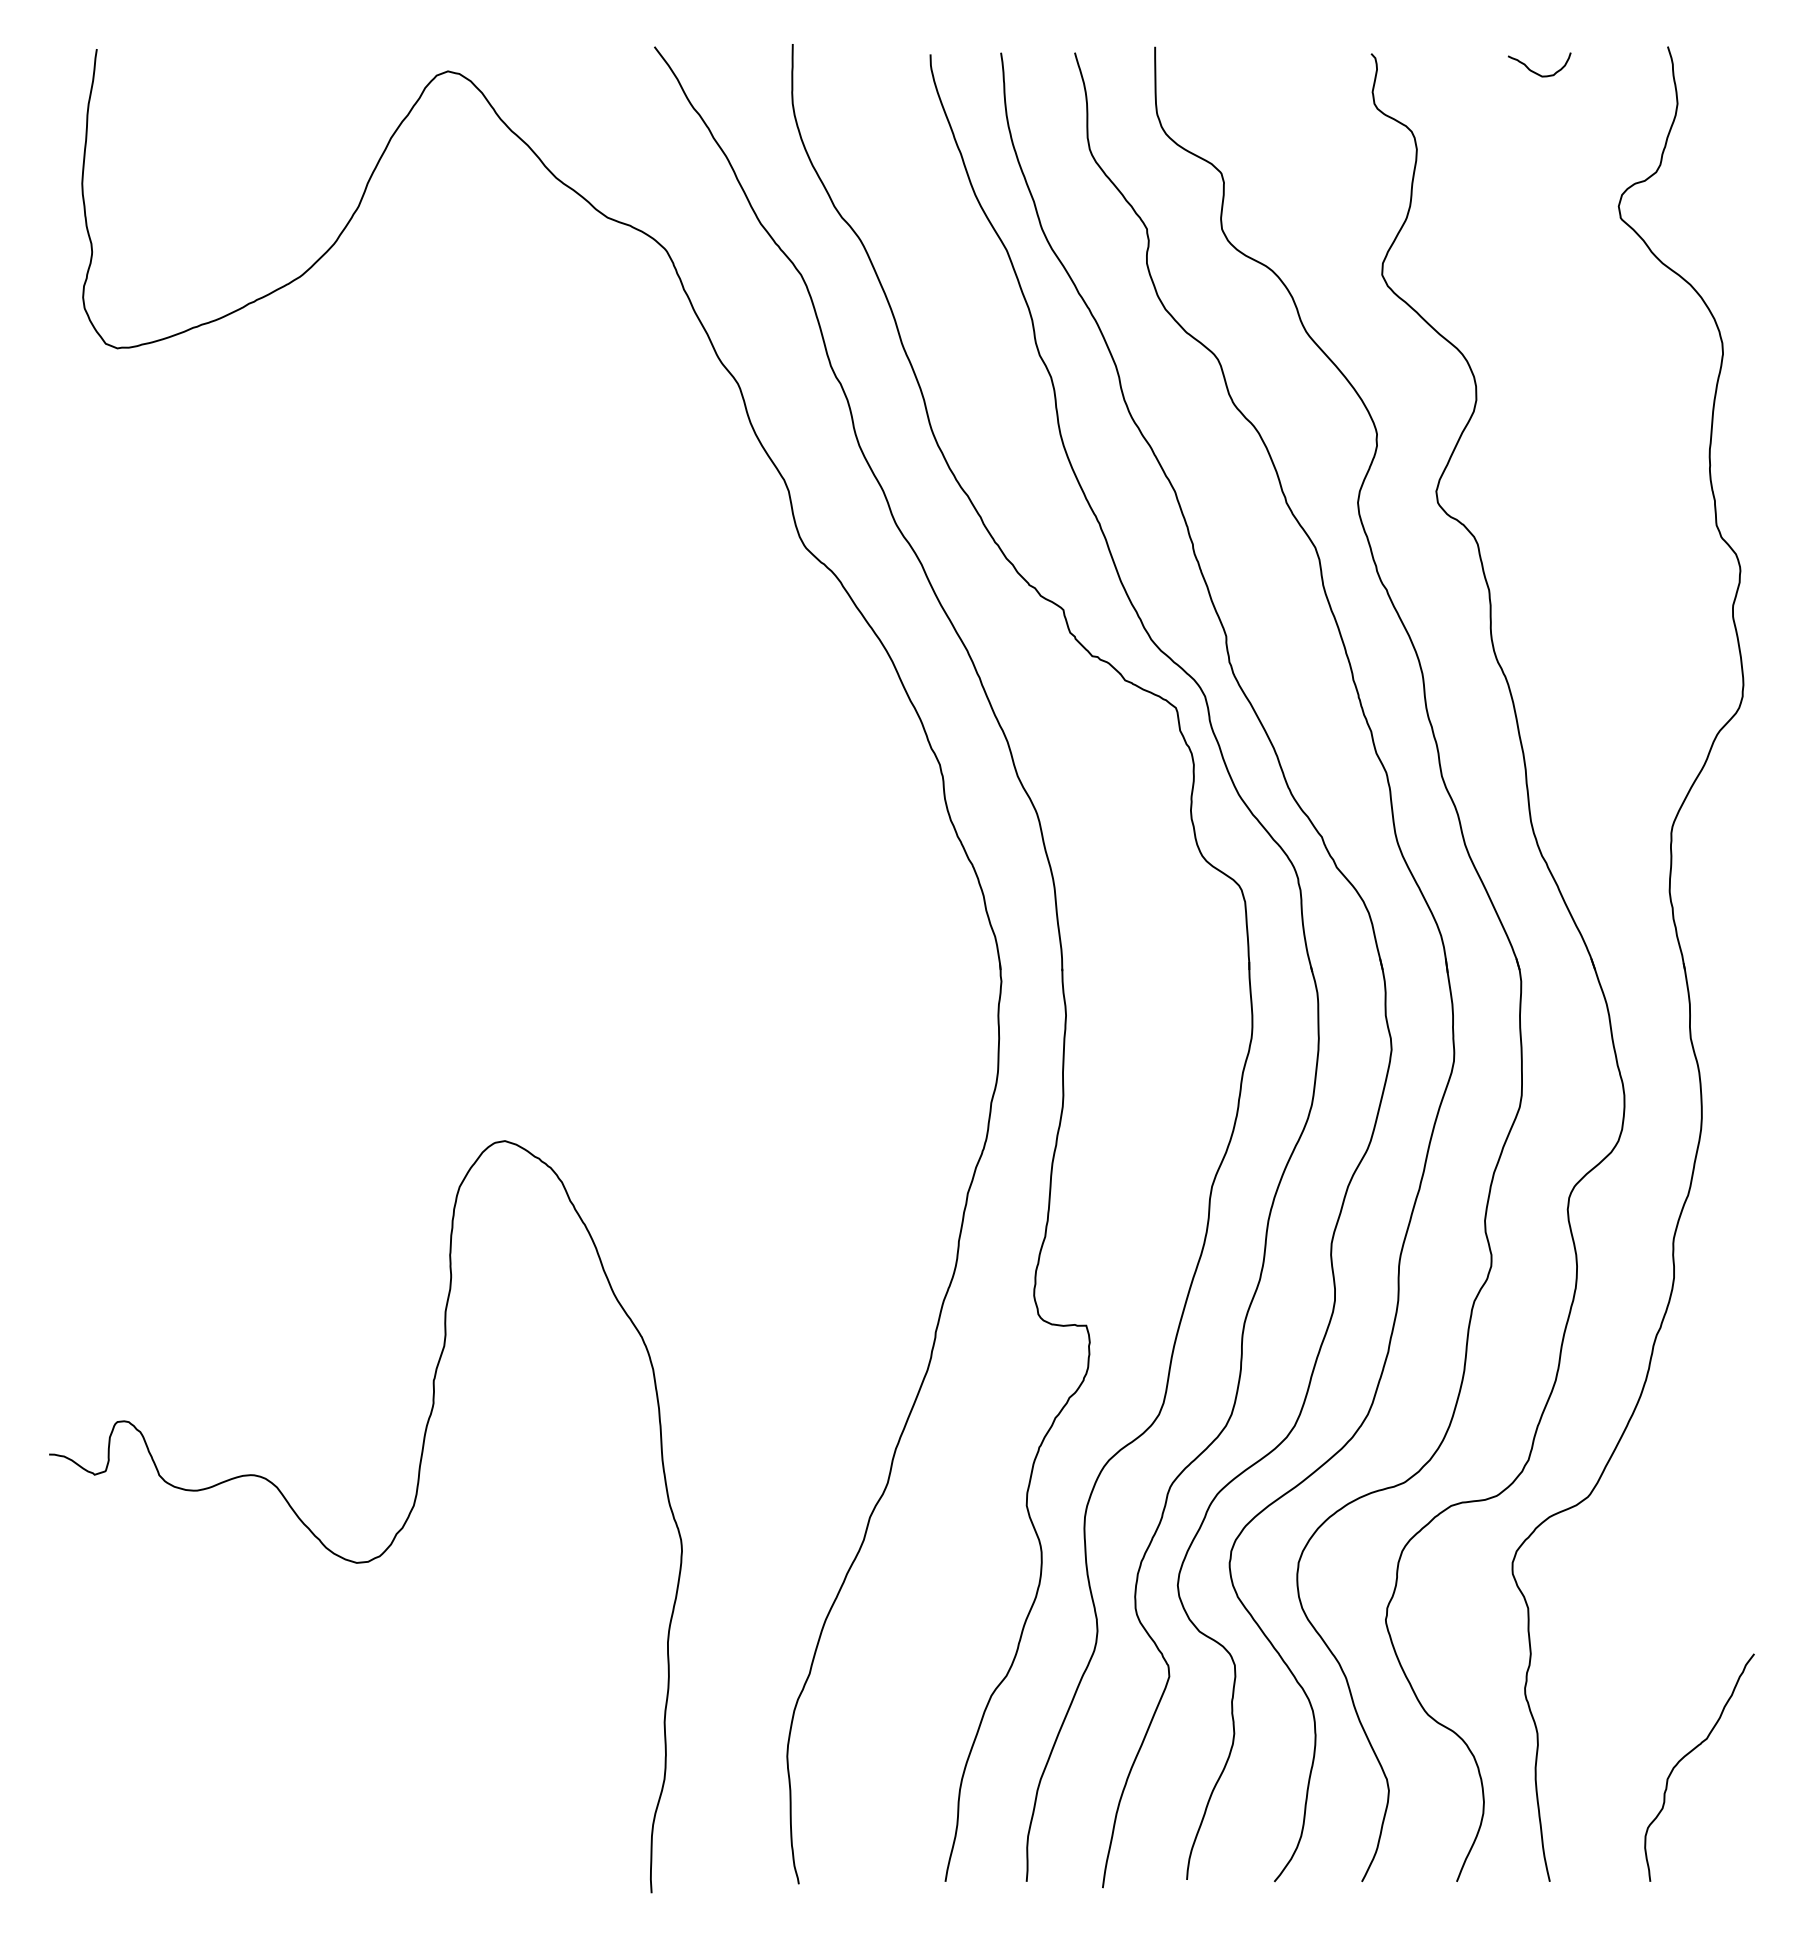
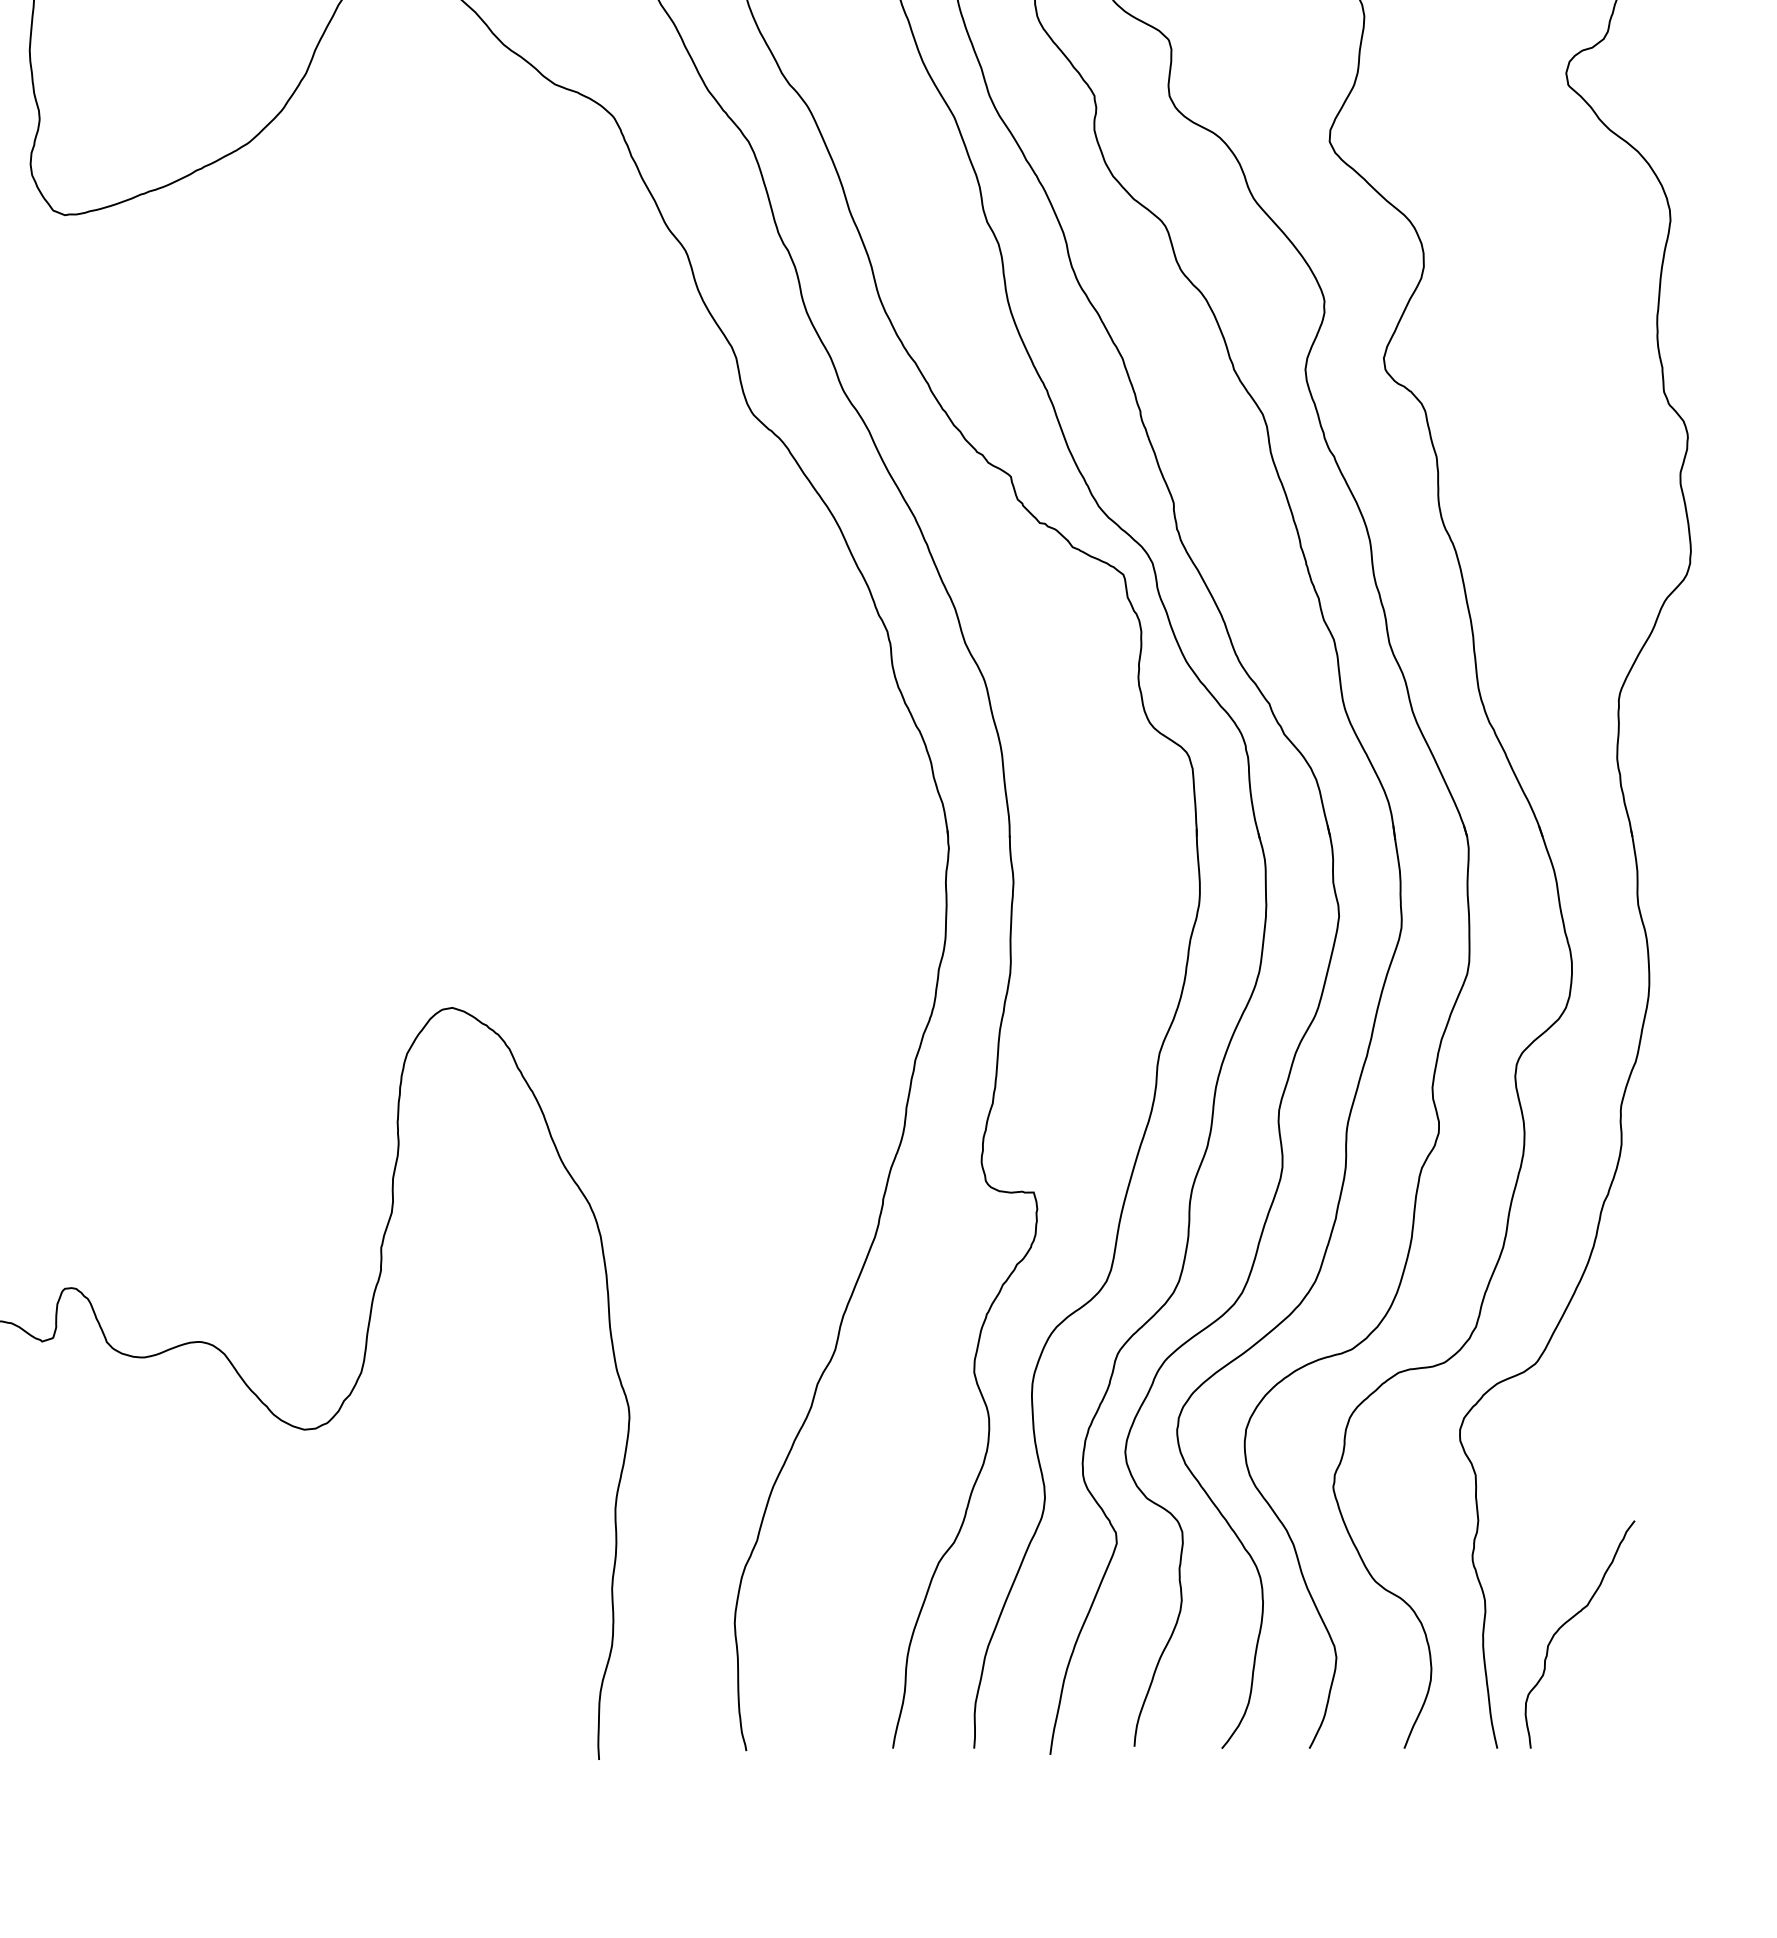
curve: (1690, 1753) -> (1570, 1620), moved

